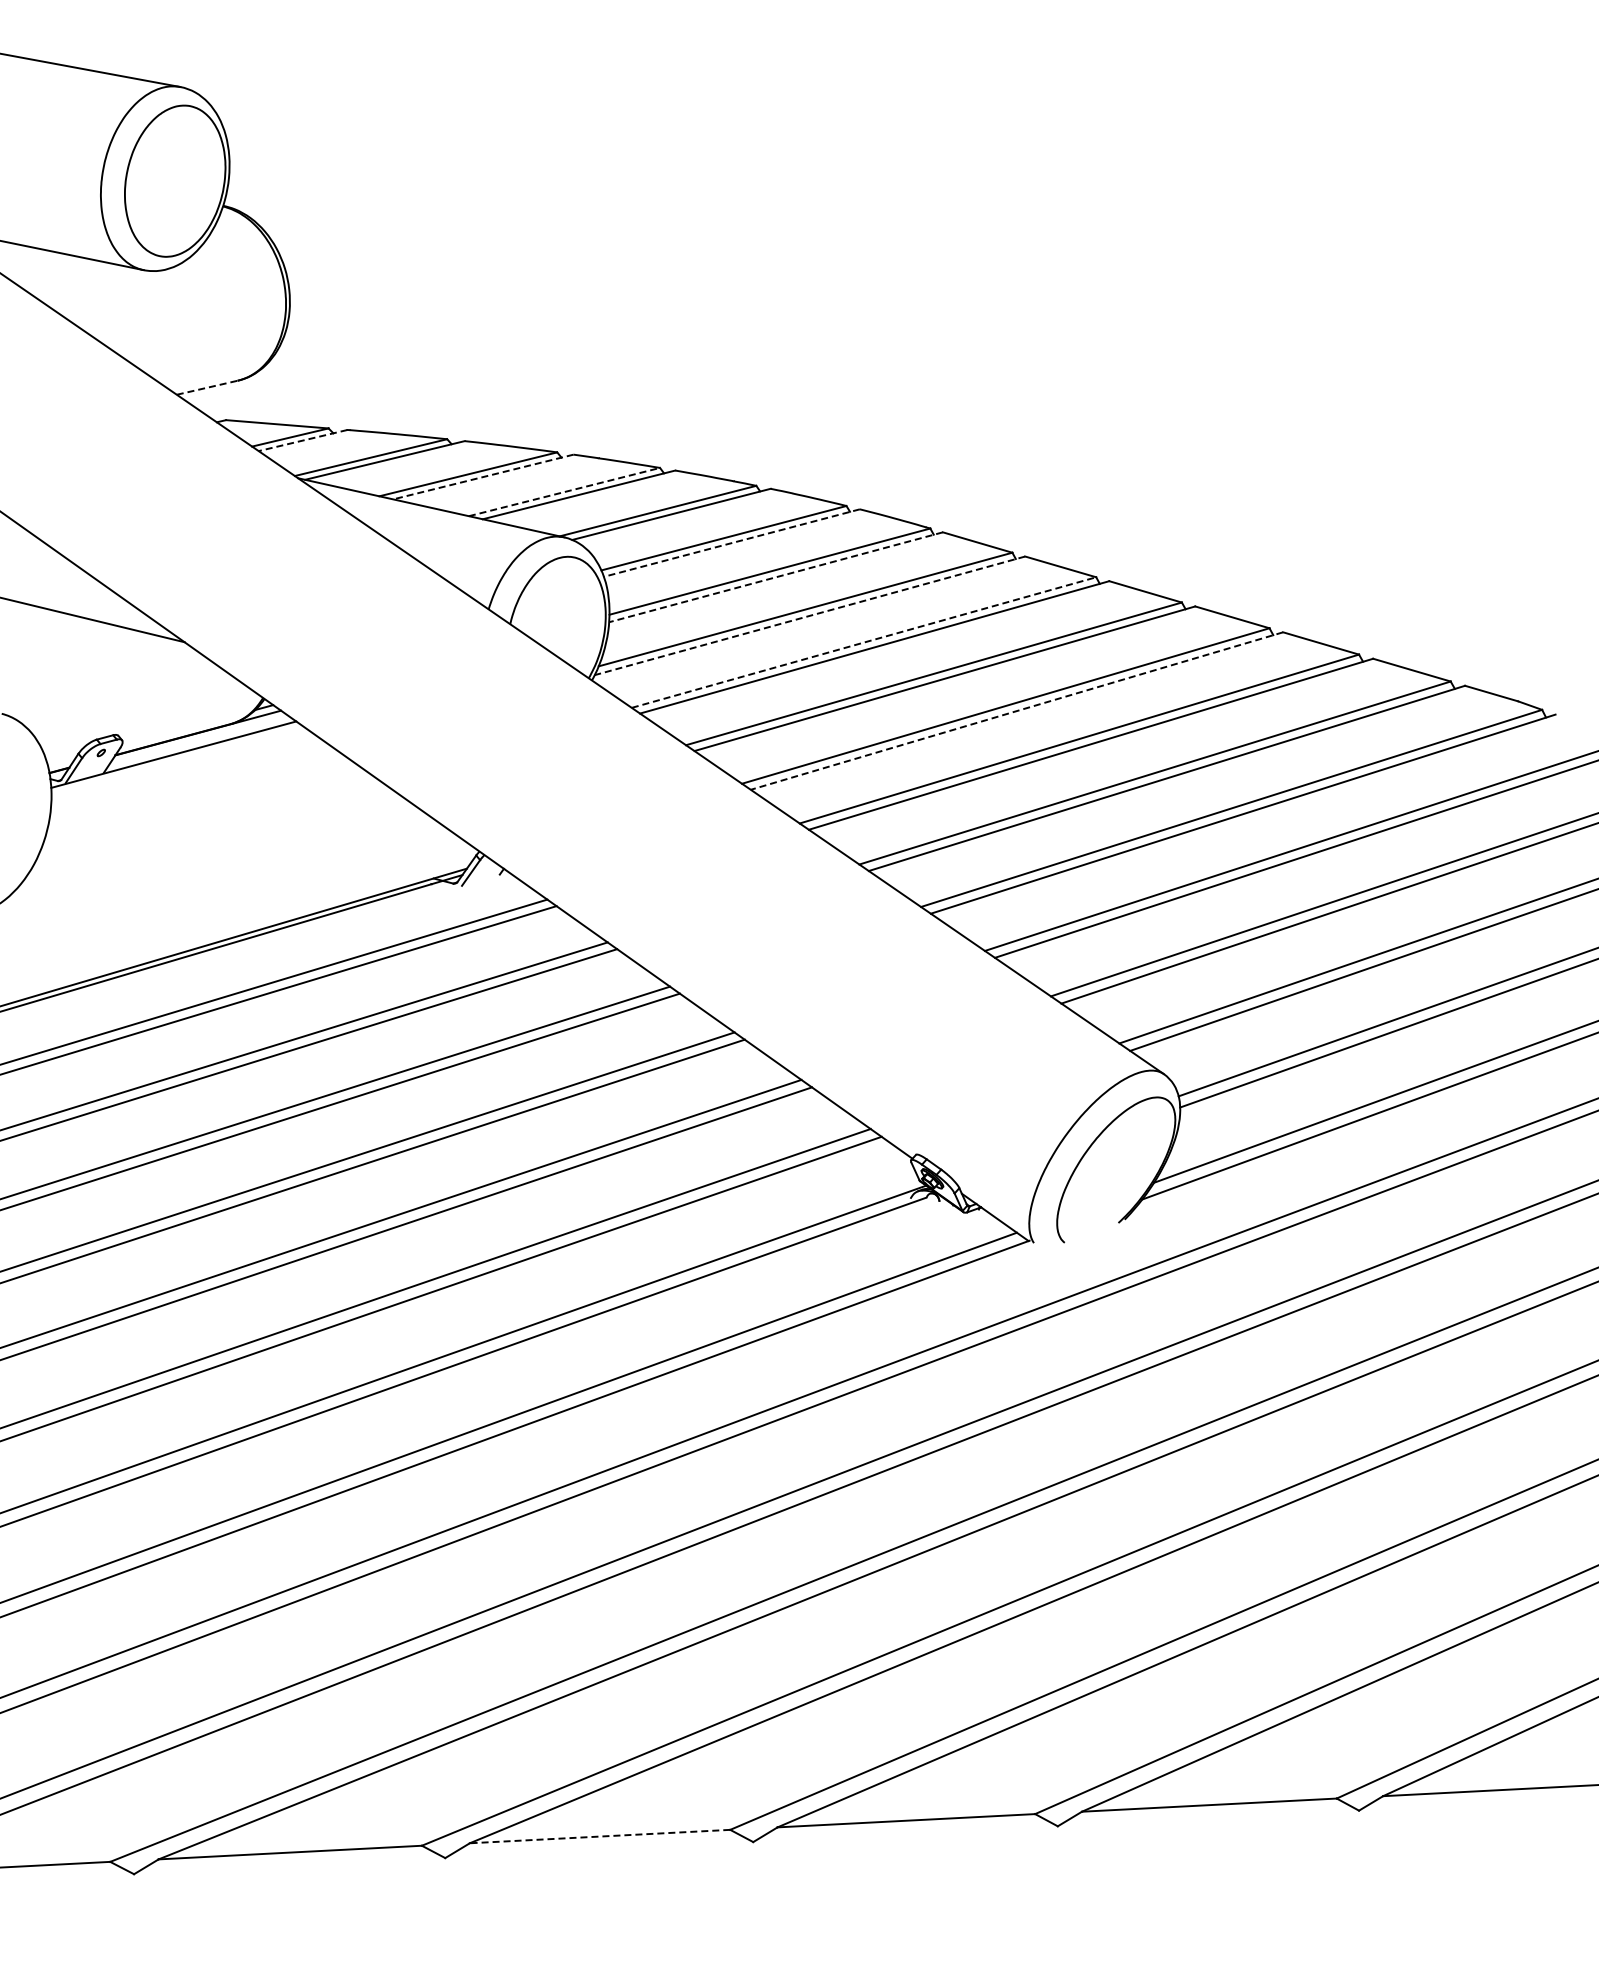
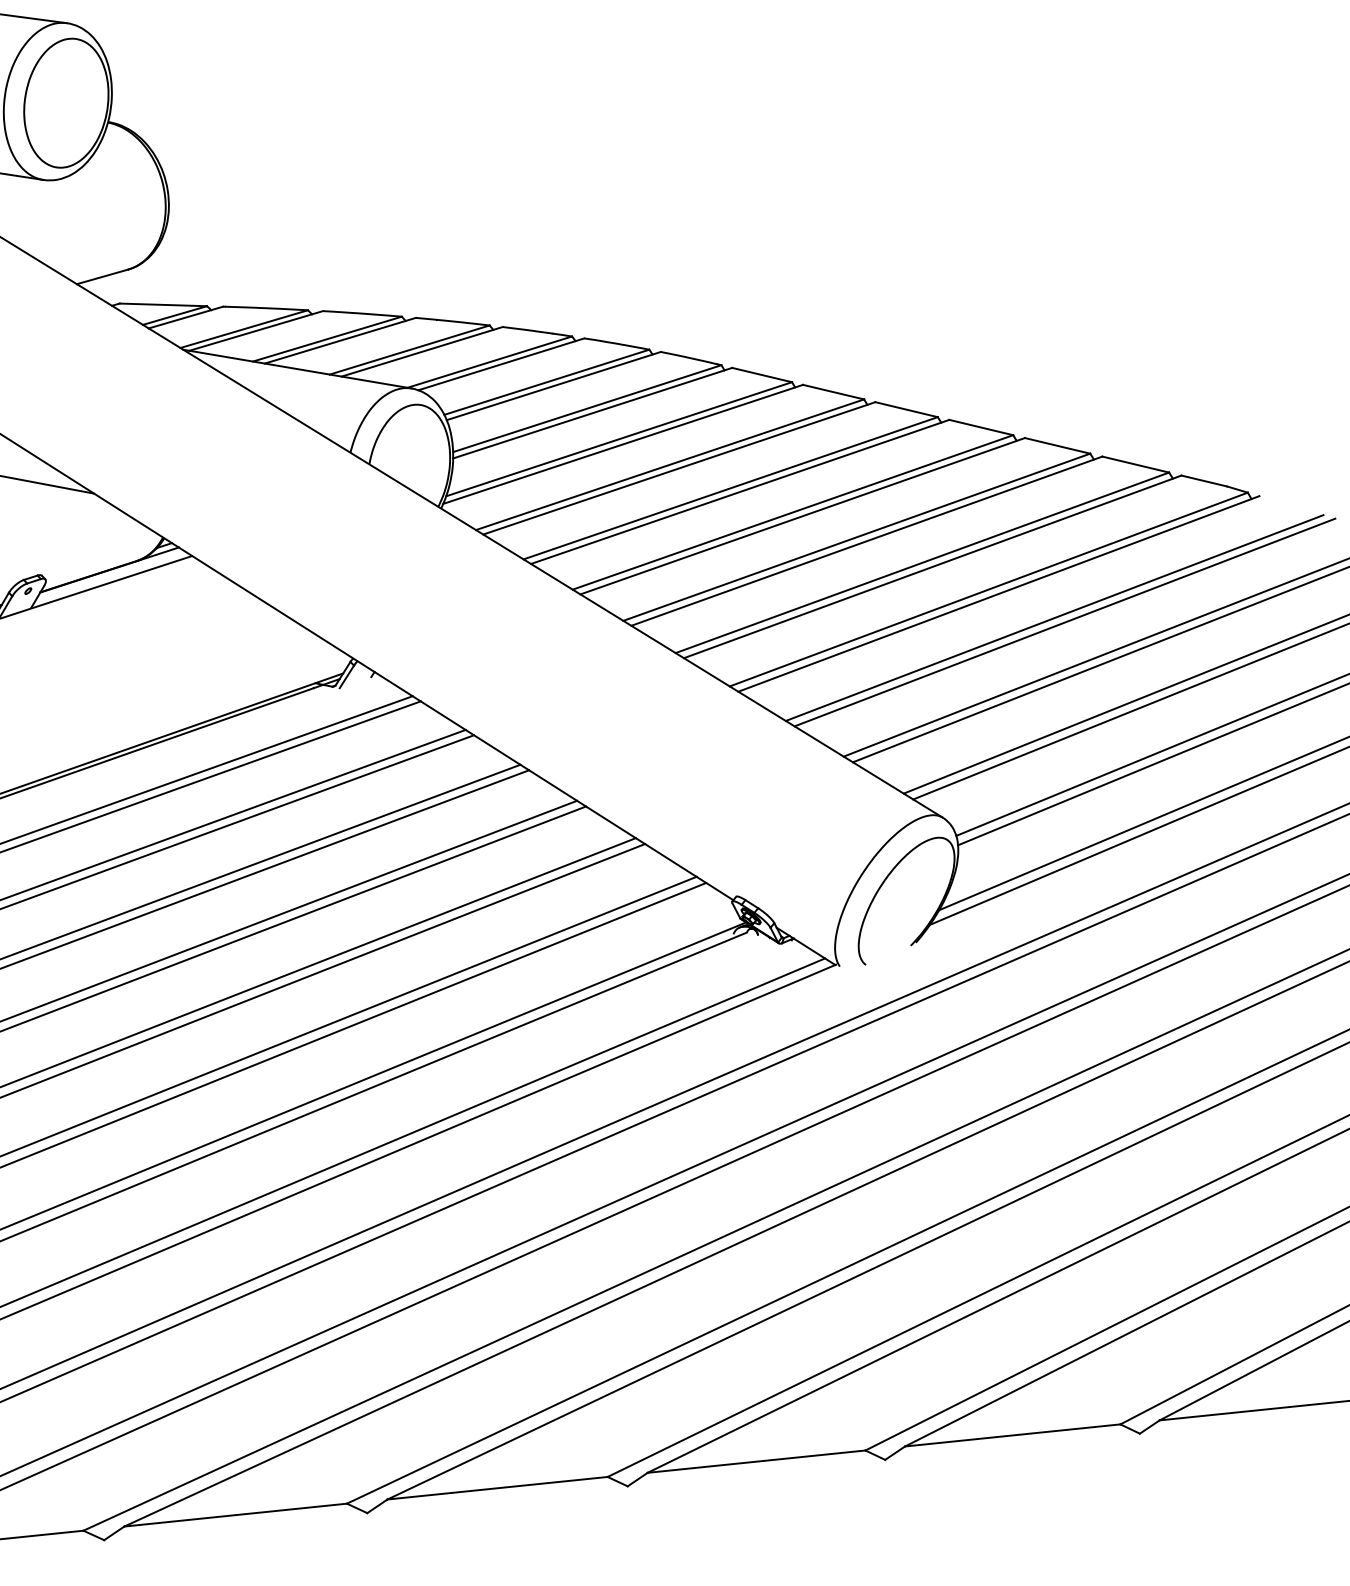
line: (207, 387) -> (102, 276), dashed -> solid
line: (303, 440) -> (186, 317), dashed -> solid
line: (483, 477) -> (340, 341), dashed -> solid
line: (564, 492) -> (409, 350), dashed -> solid
line: (731, 543) -> (553, 386), dashed -> solid
line: (776, 577) -> (593, 413), dashed -> solid
line: (809, 615) -> (622, 444), dashed -> solid
line: (864, 642) -> (670, 464), dashed -> solid
line: (1016, 711) -> (802, 516), dashed -> solid
line: (599, 1836) -> (497, 1488), dashed -> solid

